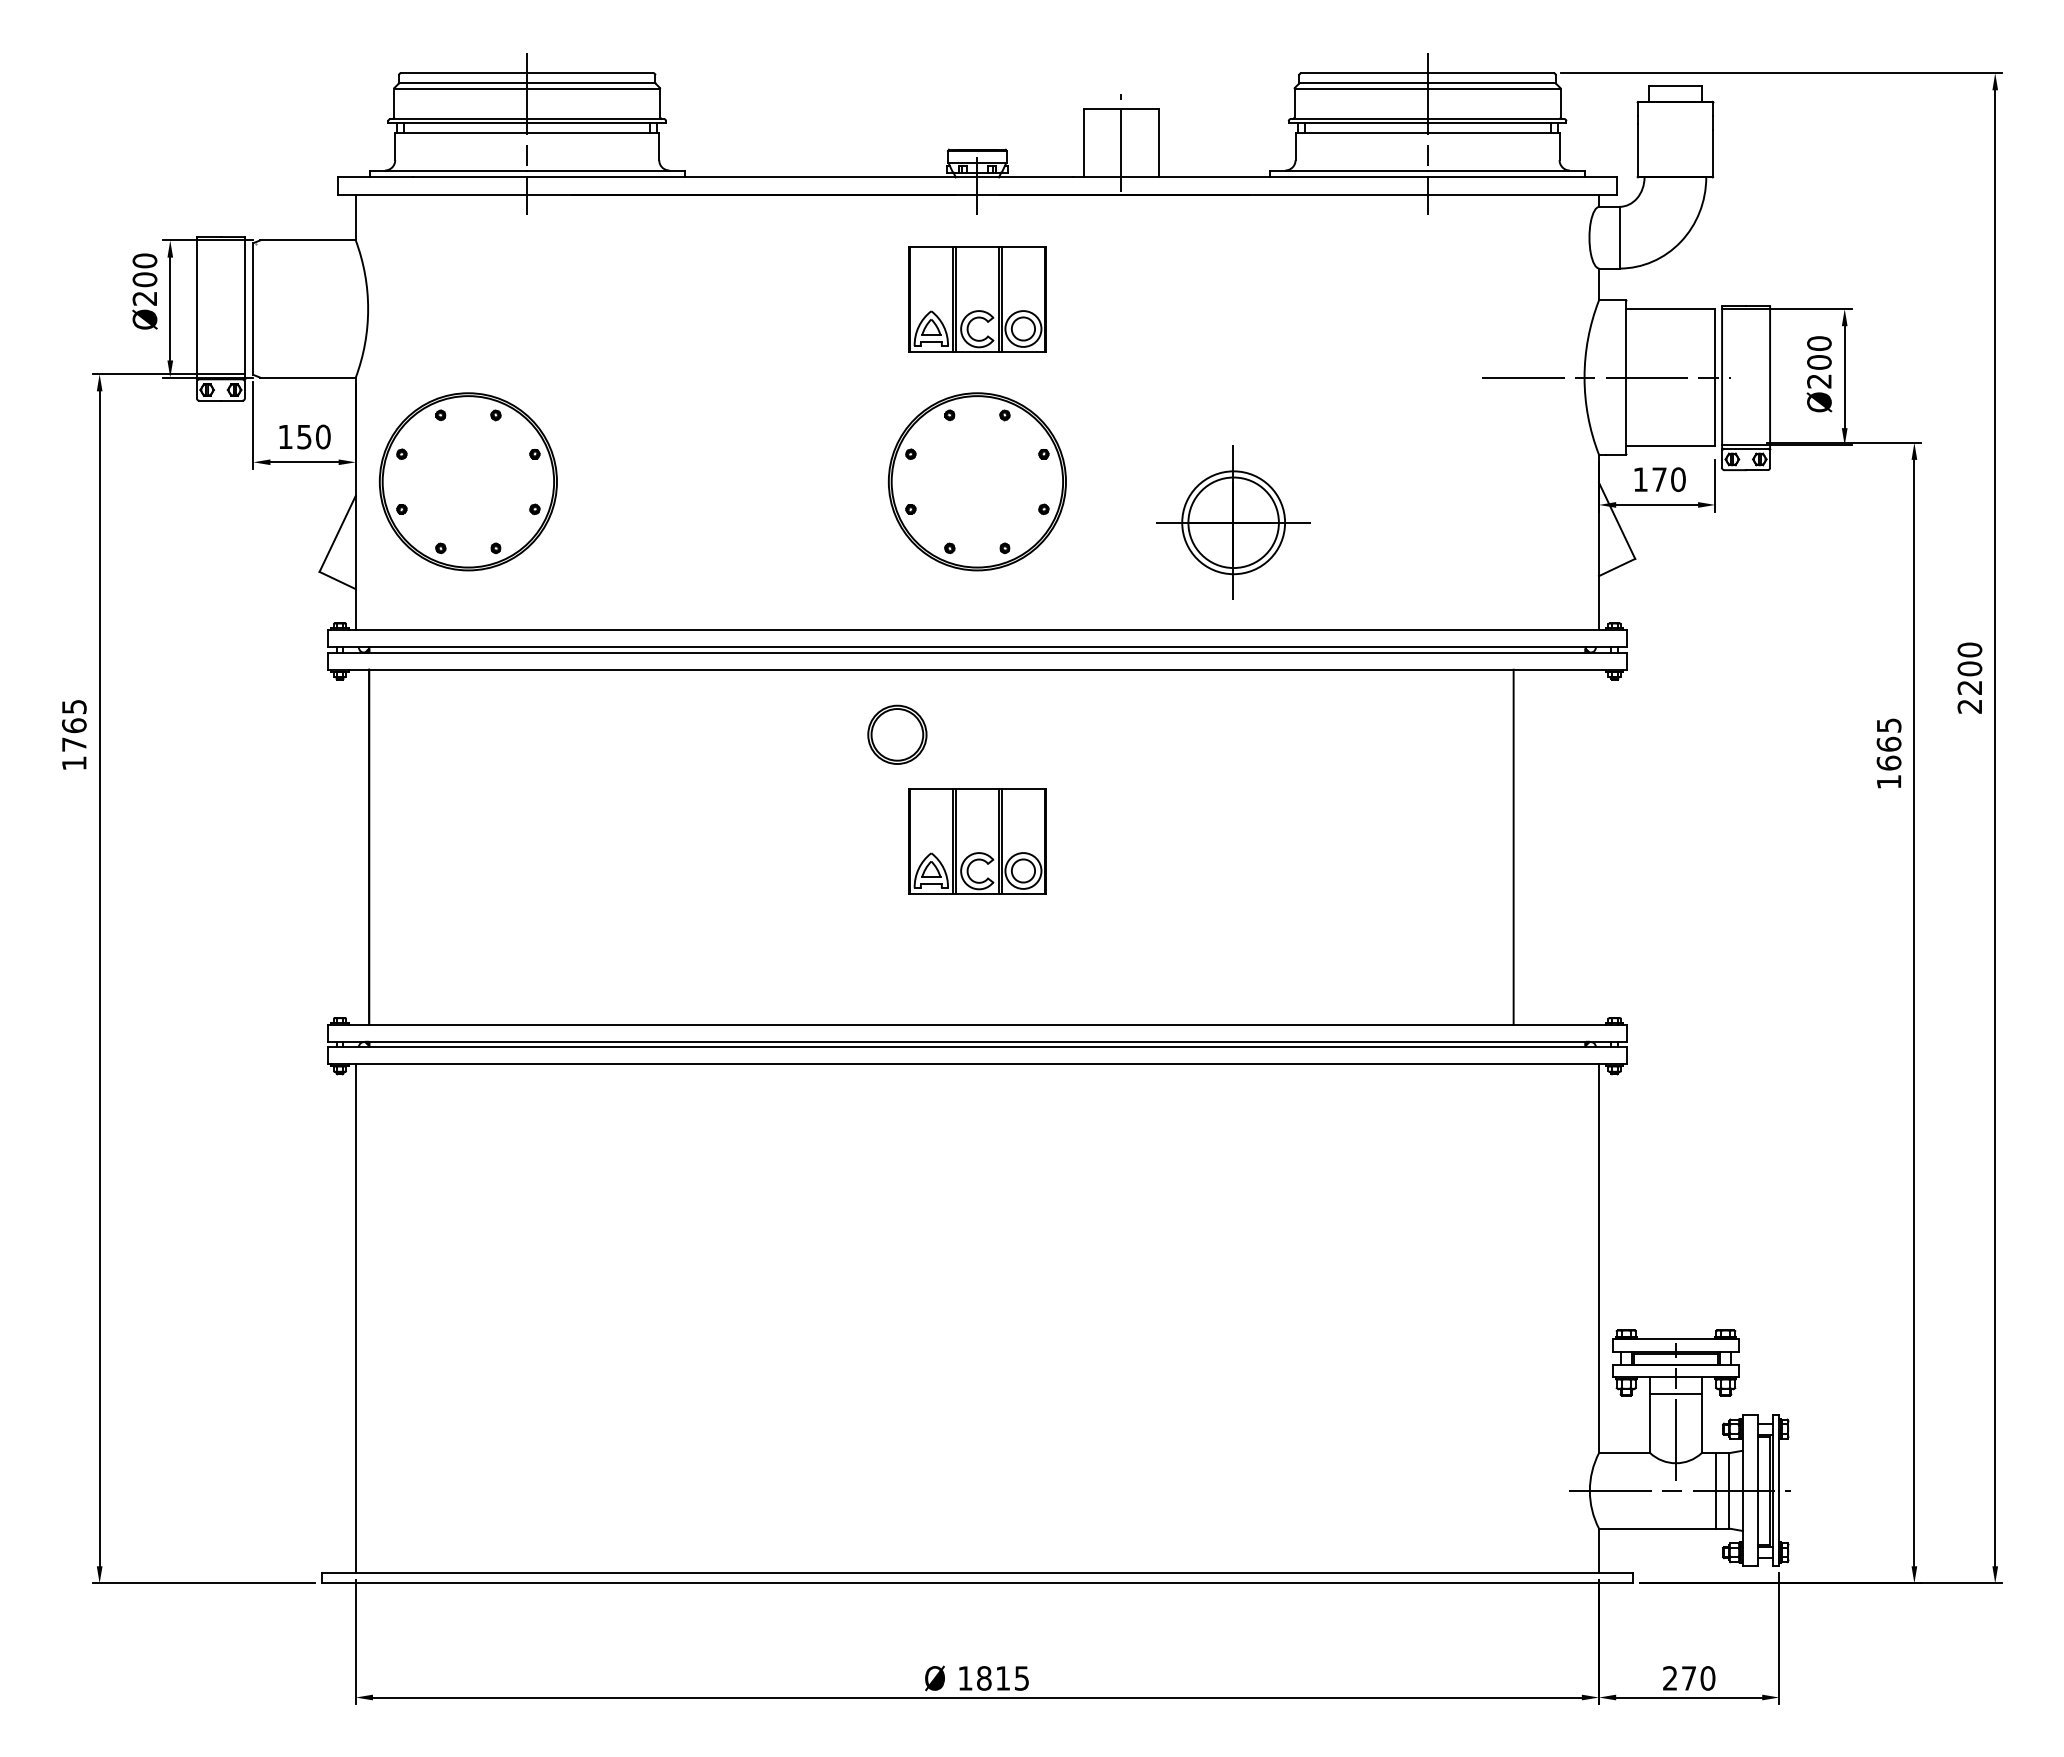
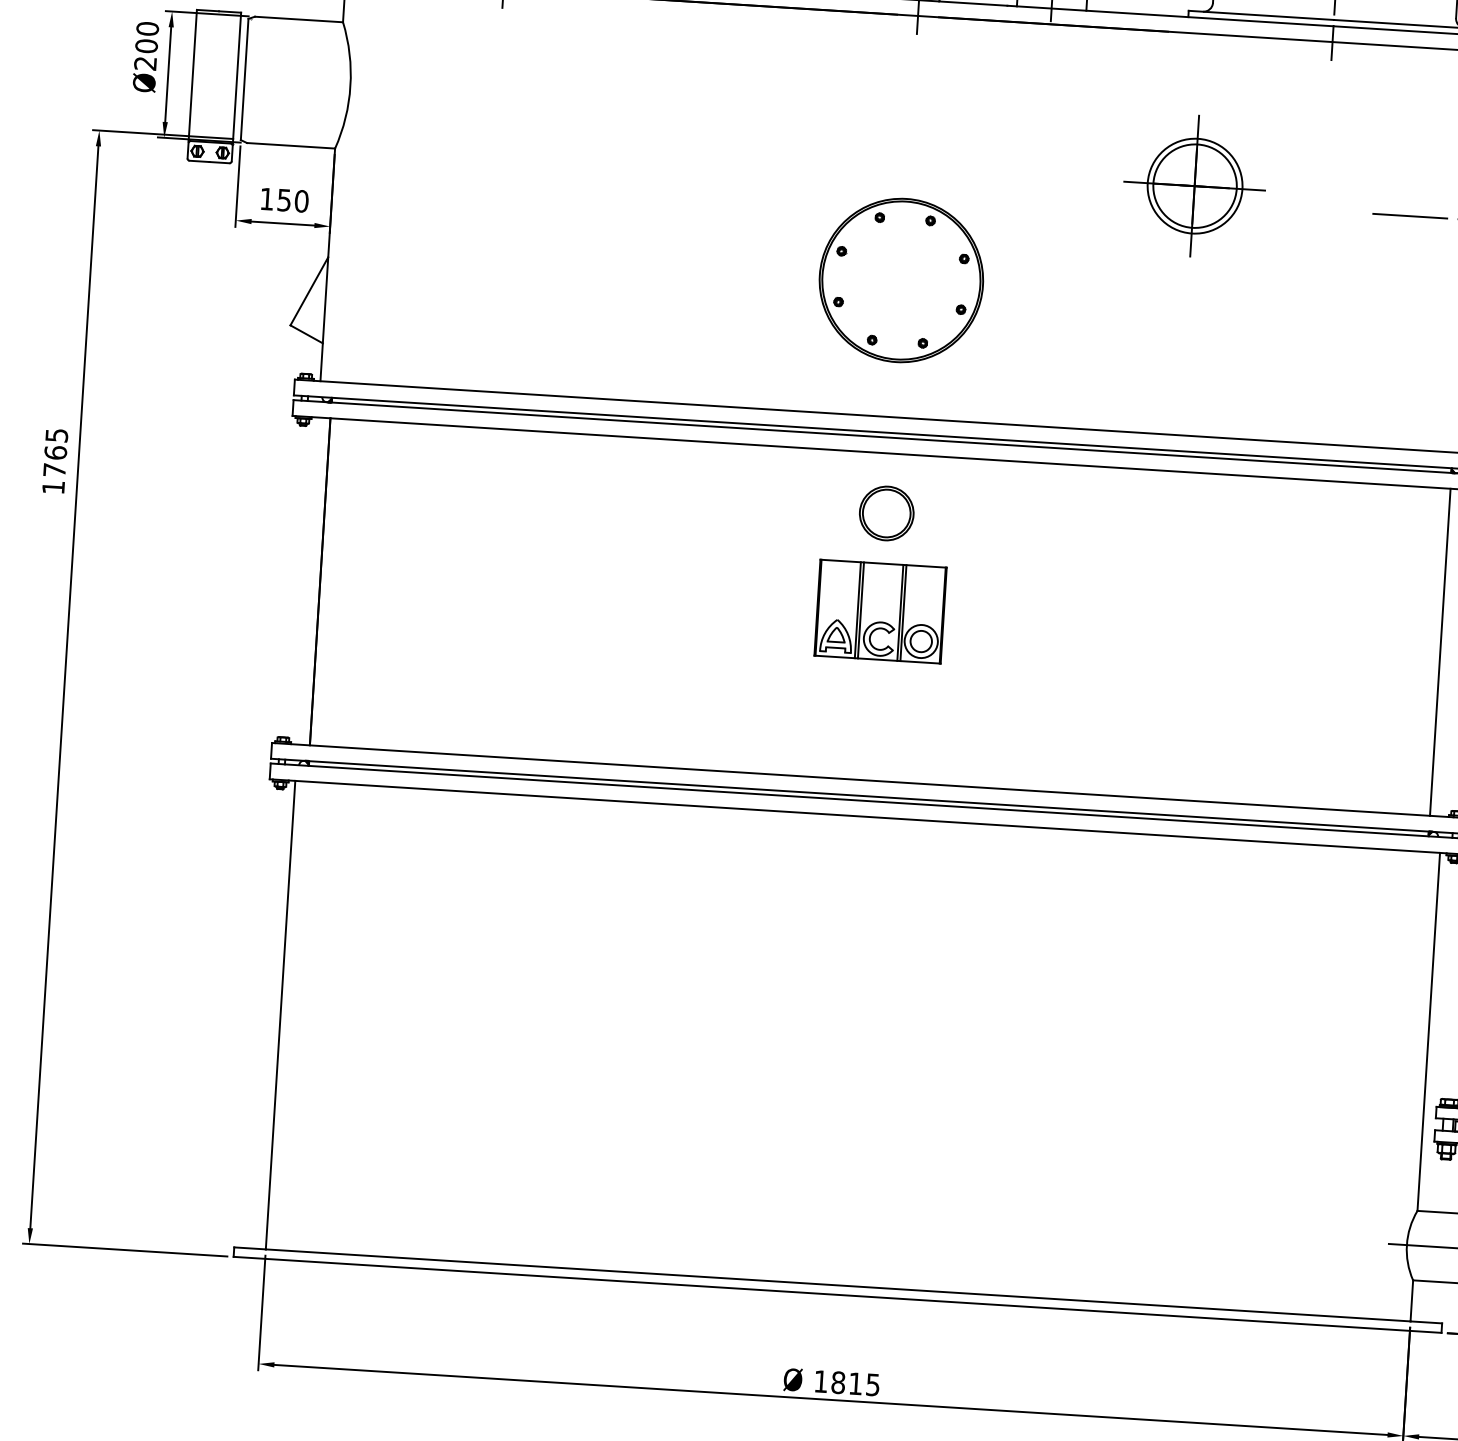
part: (977, 299) -> (912, 112), removed
part: (467, 481) -> (431, 250), removed
part: (1233, 522) -> (1194, 185), moved
part: (897, 734) -> (886, 513), moved
line: (1513, 846) -> (1440, 651), moved

